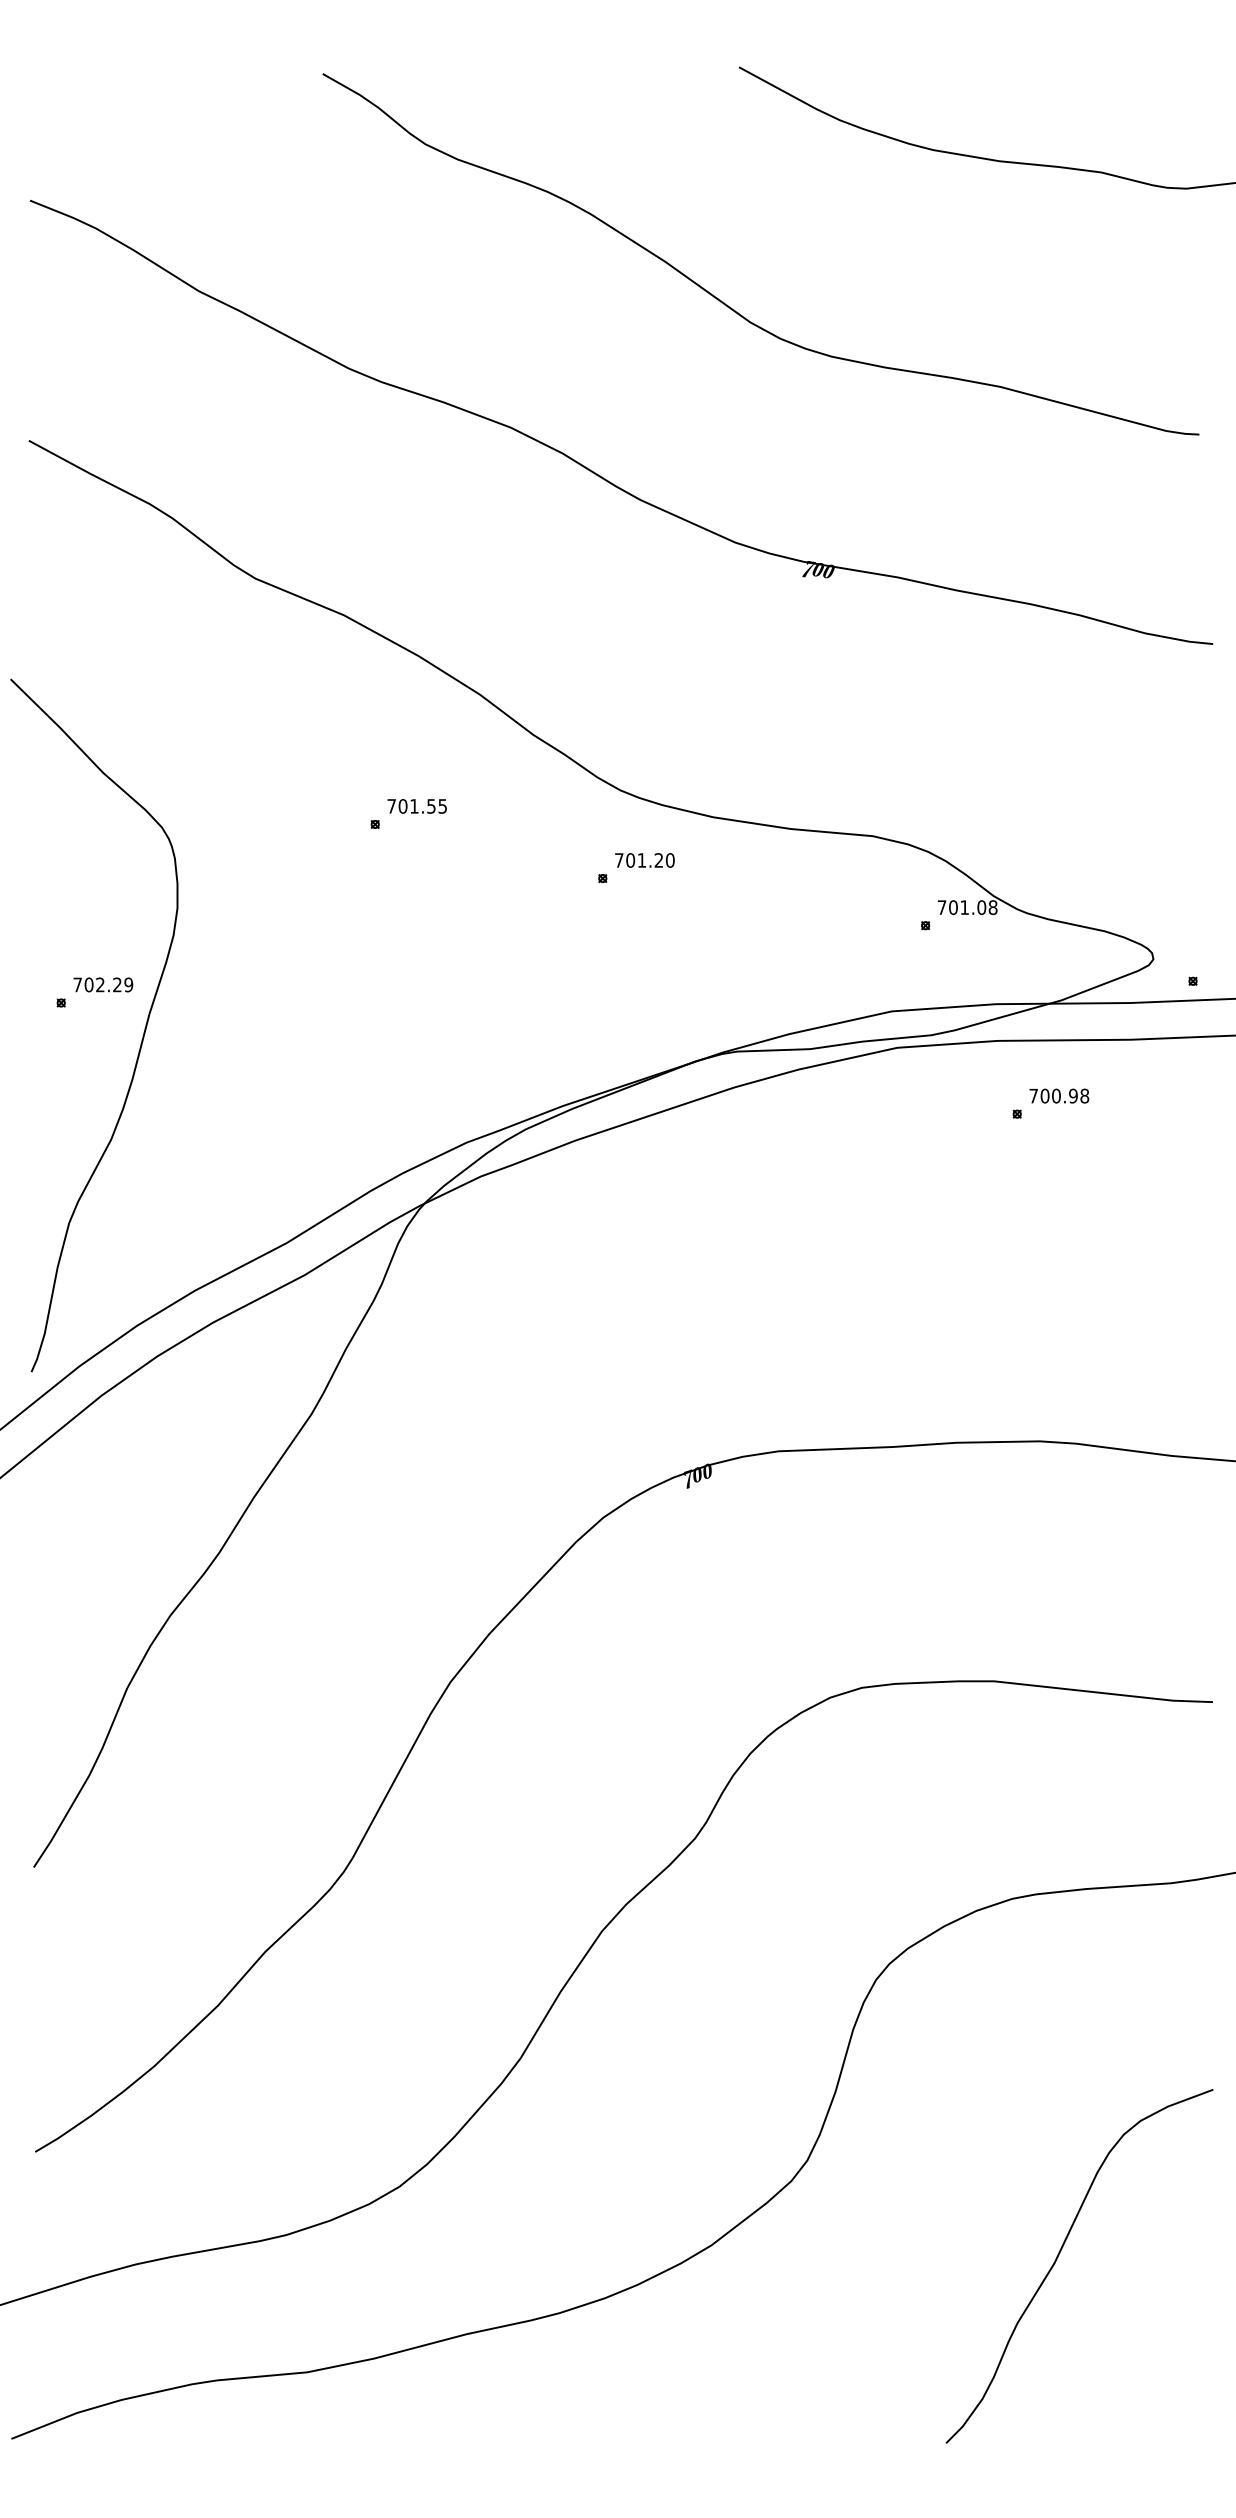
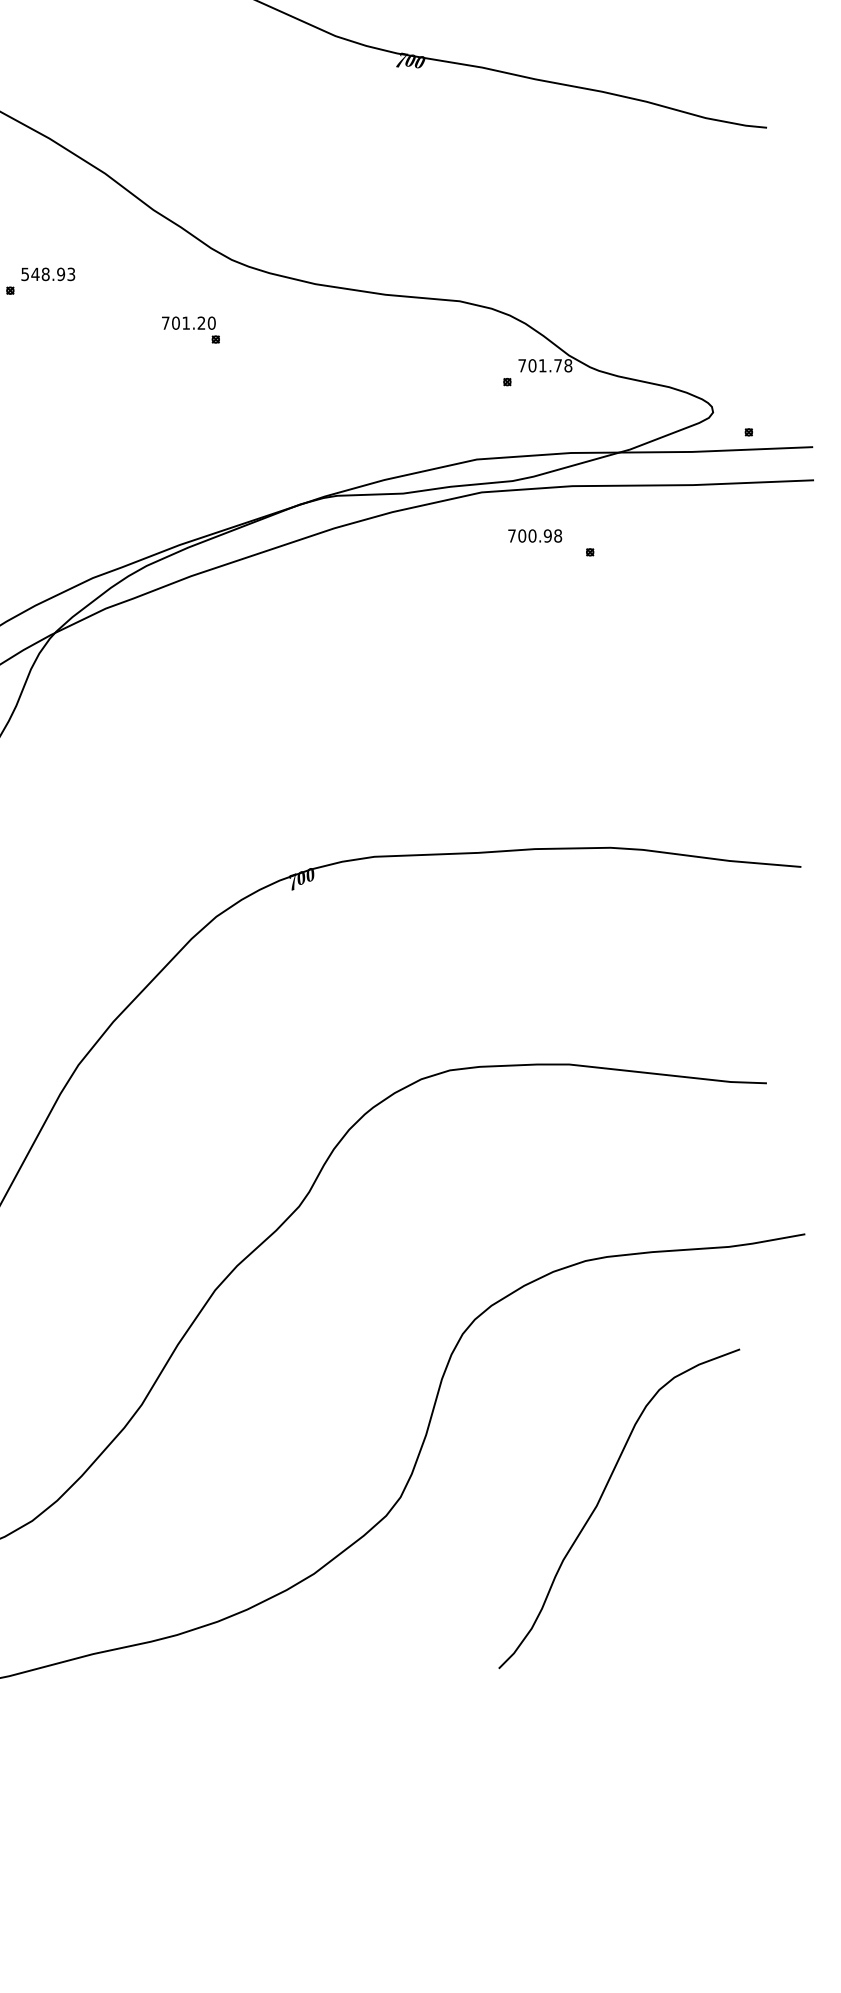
text: (416, 806) -> (47, 274), 701.55 -> 548.93
text: (644, 860) -> (188, 323), moved
text: (981, 907) -> (557, 365), 701.08 -> 701.78
text: (1059, 1095) -> (535, 535), moved
curve: (1059, 2255) -> (601, 1499), moved

